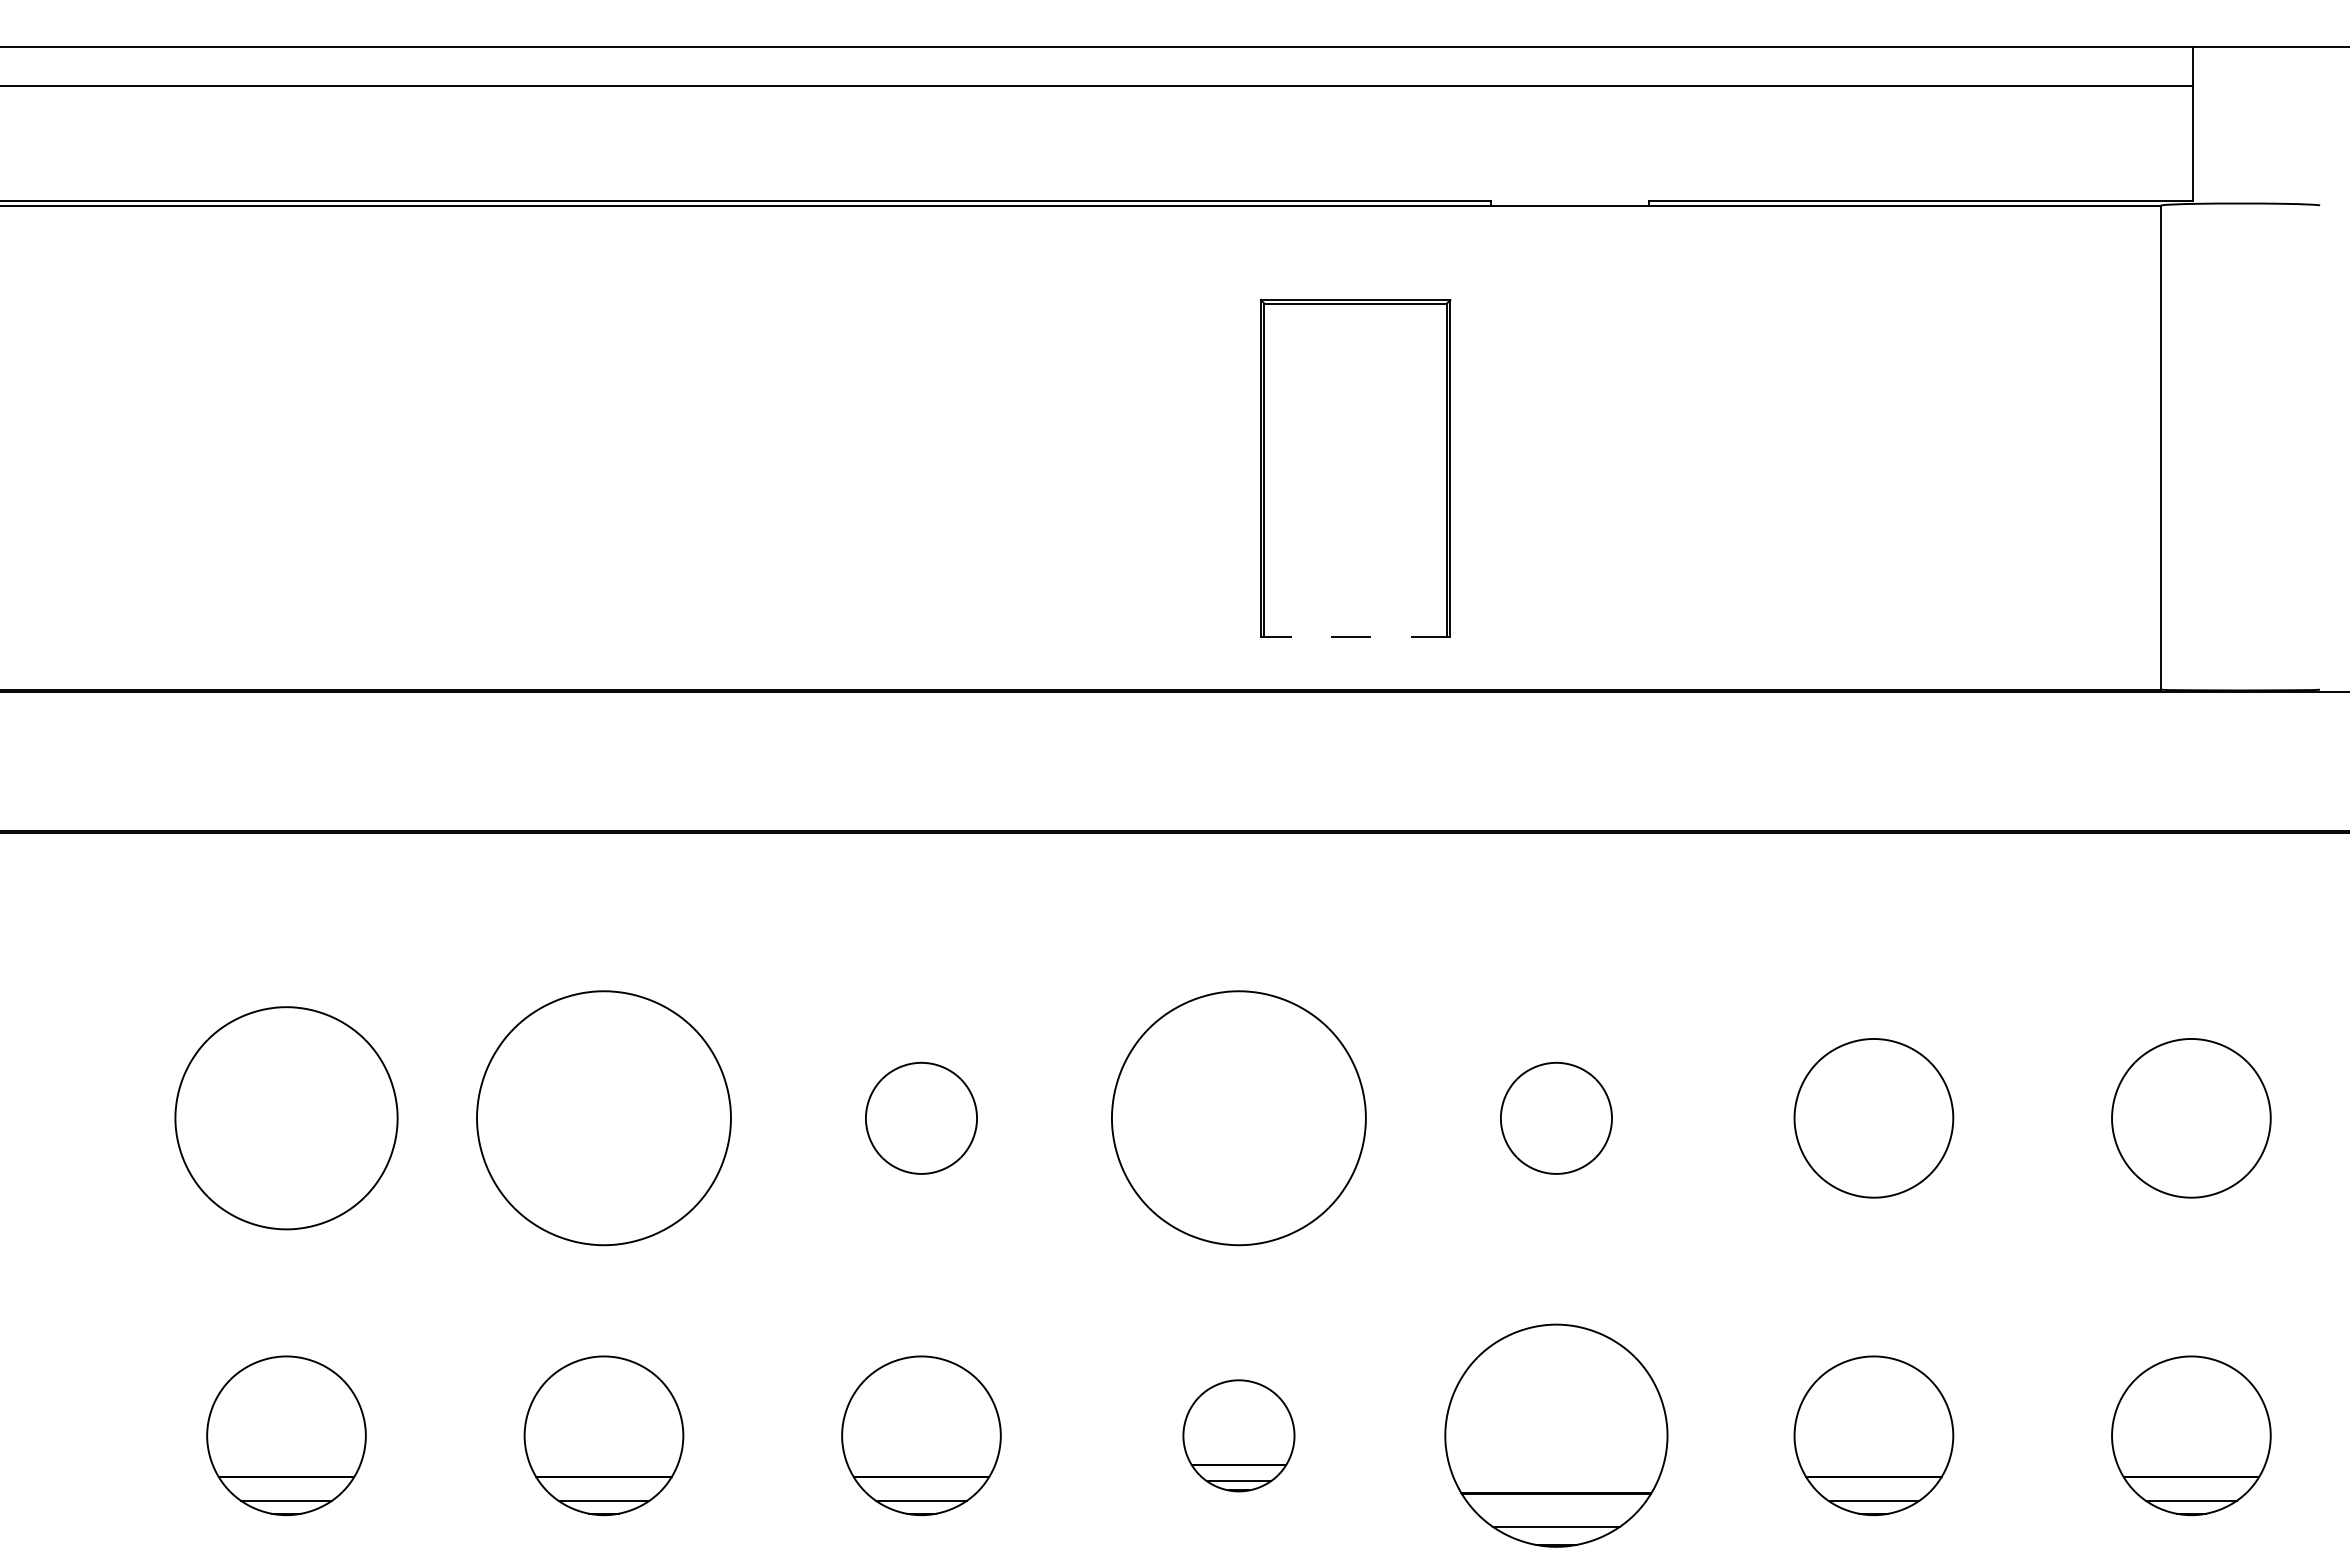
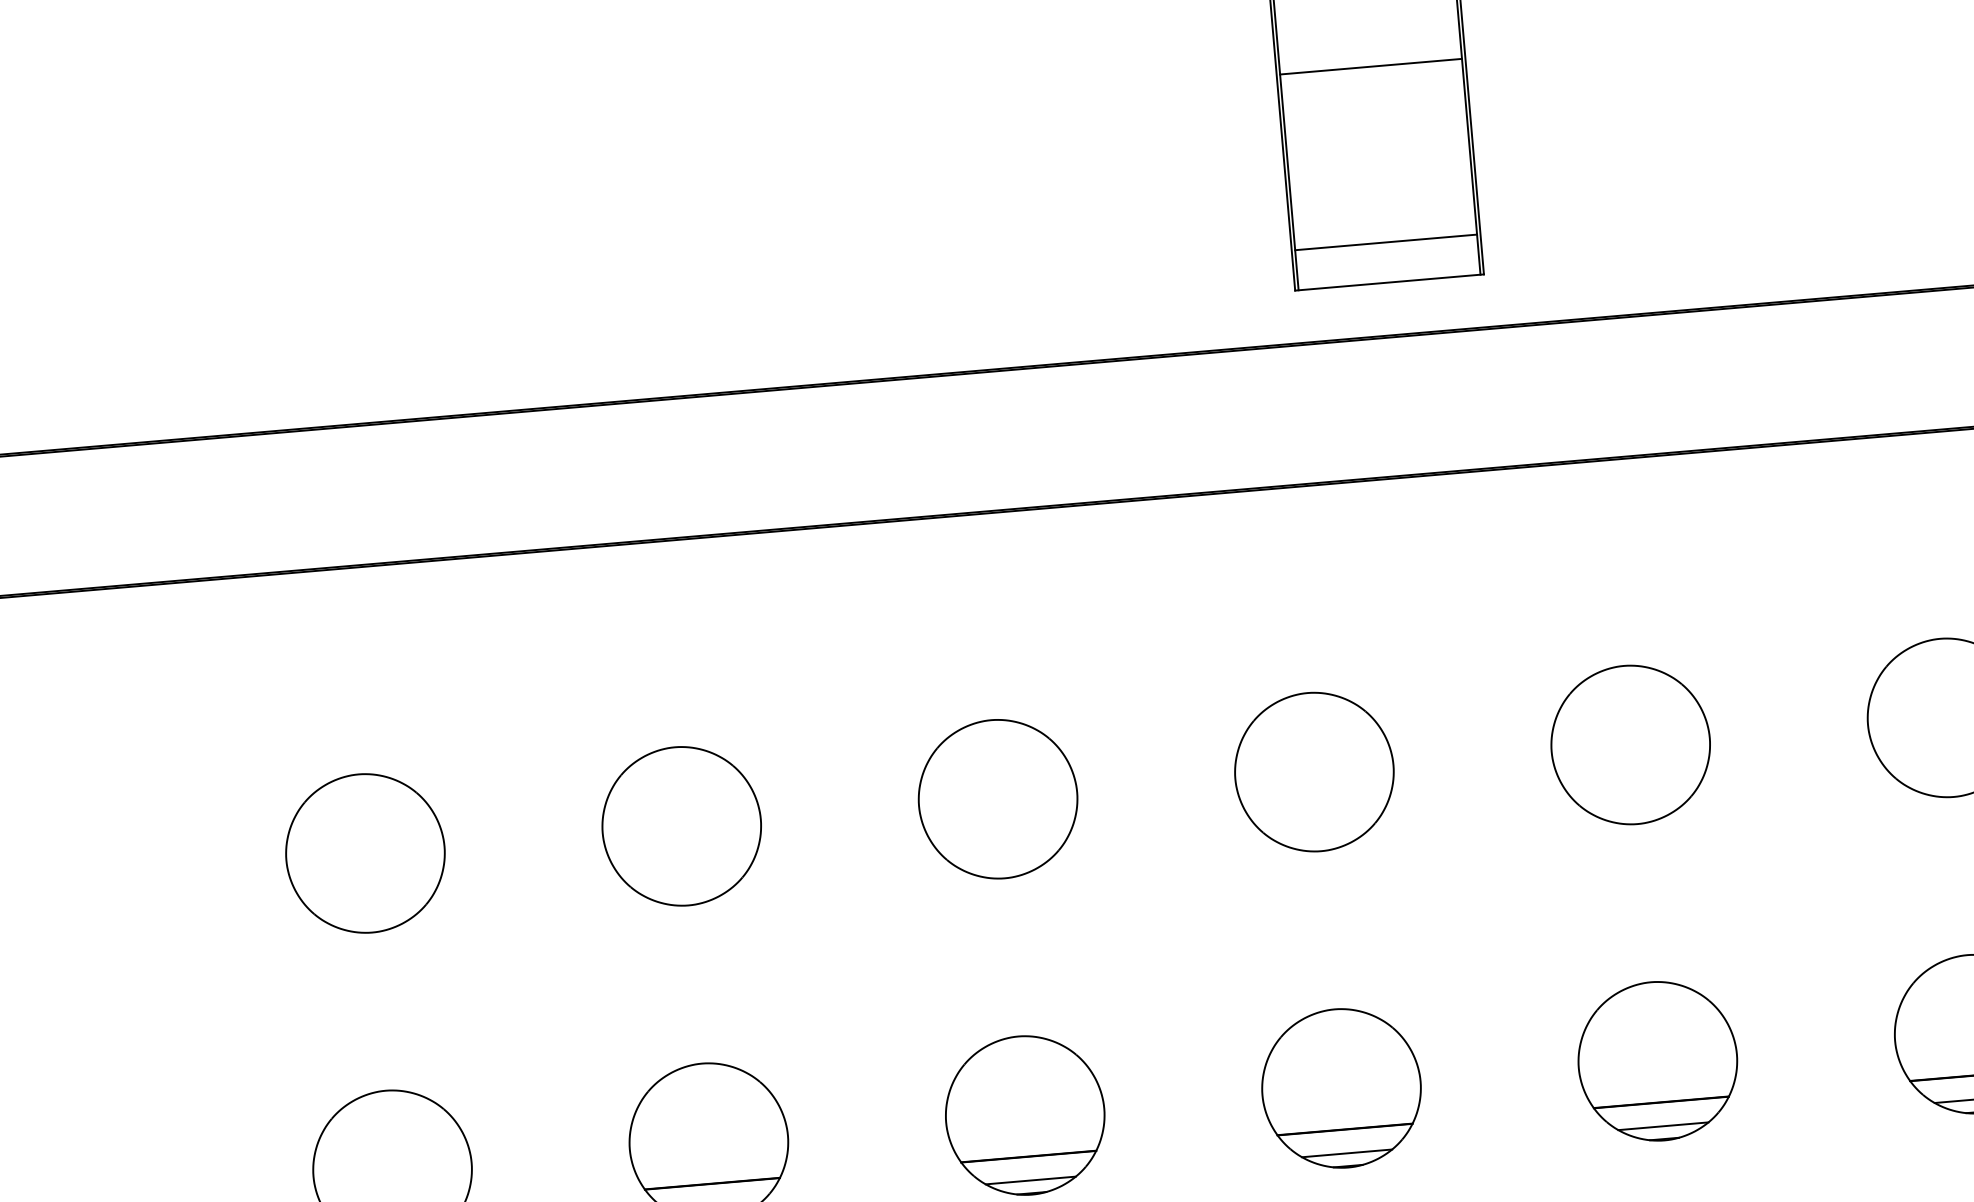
line: (1355, 420) -> (1370, 66), added
line: (1355, 596) -> (1385, 242), added
line: (1355, 636) -> (1389, 282), dashed -> solid
part: (286, 1118) -> (365, 853), size x0.71
part: (603, 1118) -> (681, 826), size x0.62
part: (921, 1118) -> (998, 799), size x1.43
part: (1238, 1118) -> (1313, 772), size x0.62
part: (1556, 1118) -> (1630, 745), size x1.43
part: (1238, 1435) -> (1341, 1088), size x1.43
part: (1556, 1435) -> (1657, 1061), size x0.71

